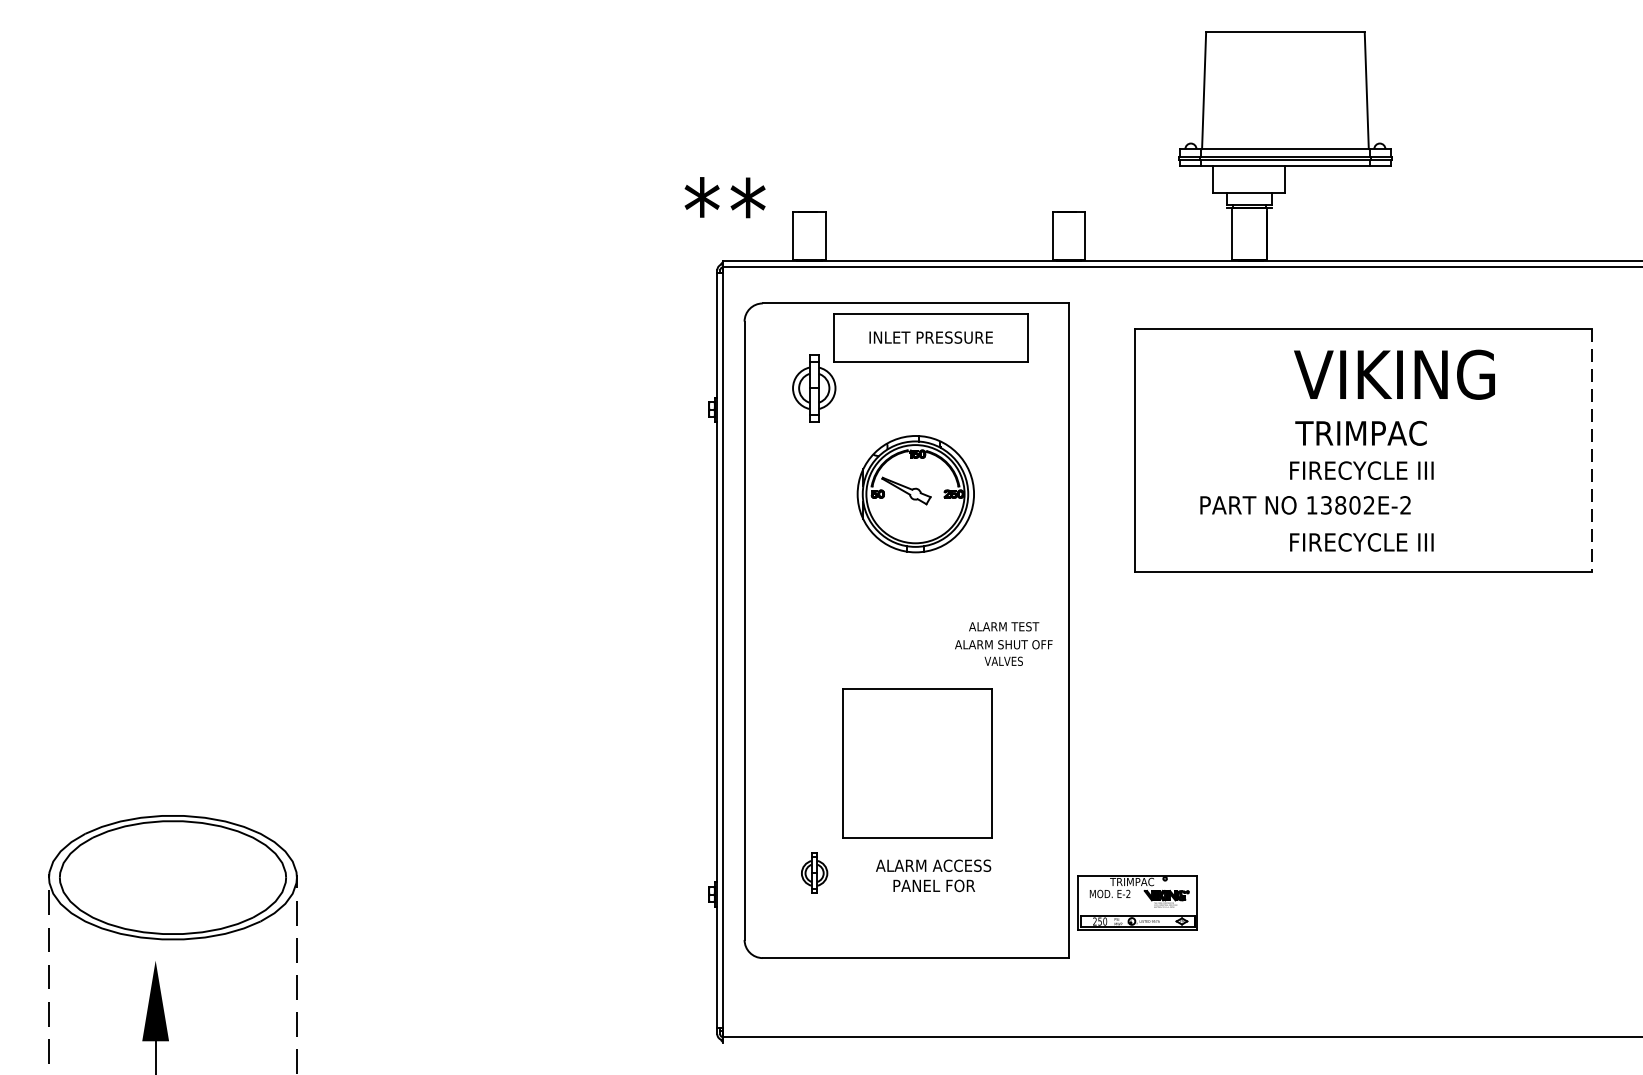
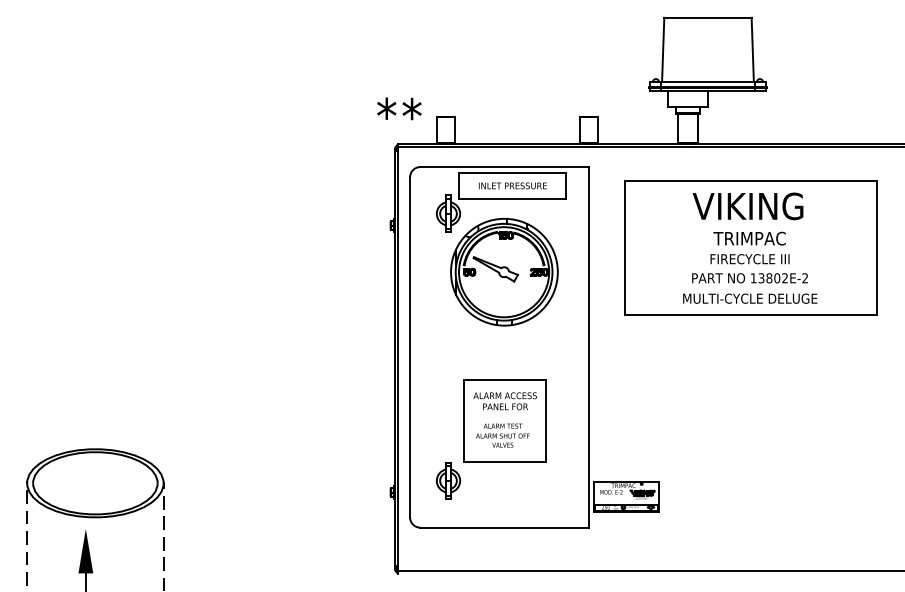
text: (1393, 374) -> (747, 206), moved
line: (1591, 451) -> (876, 248), dashed -> solid
part: (915, 493) -> (504, 271), size x1.67
text: (1304, 505) -> (749, 278), moved
text: (1362, 542) -> (750, 298), FIRECYCLE III -> MULTI-CYCLE DELUGE
text: (1003, 643) -> (502, 435), moved
part: (814, 872) -> (448, 480), size x1.67
text: (932, 876) -> (504, 401), moved

